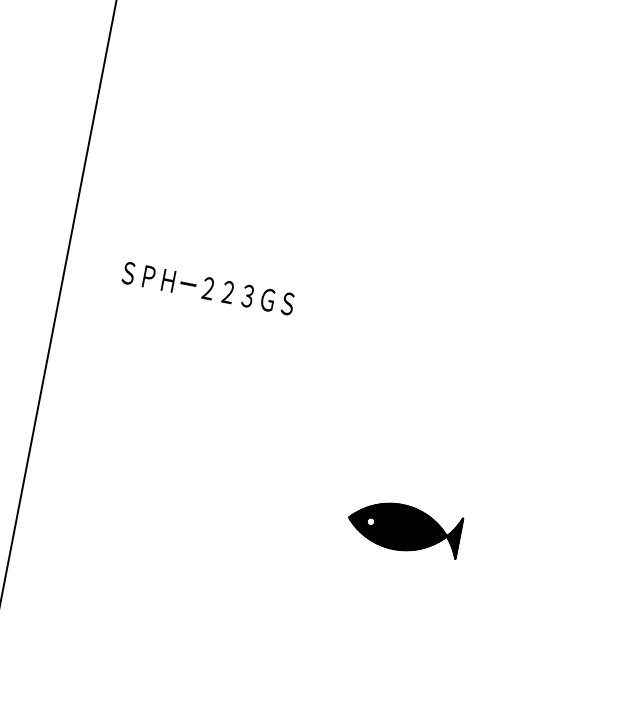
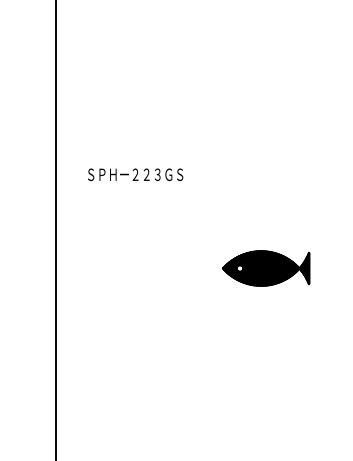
text: (208, 287) -> (135, 174), moved
part: (403, 527) -> (265, 268), size x1.4

